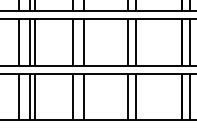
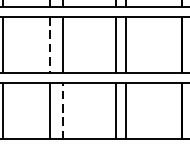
line: (73, 43) -> (49, 46), solid -> dashed
line: (84, 96) -> (63, 110), solid -> dashed

